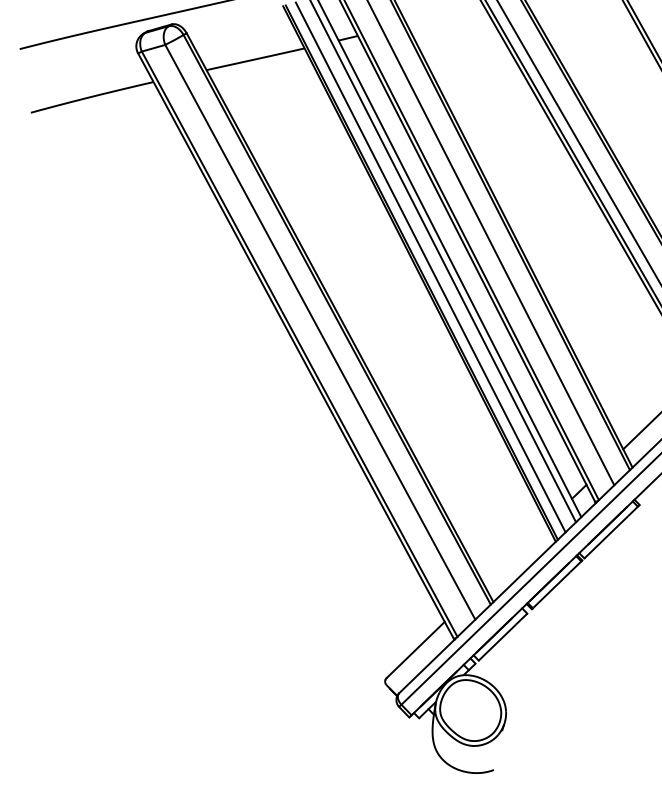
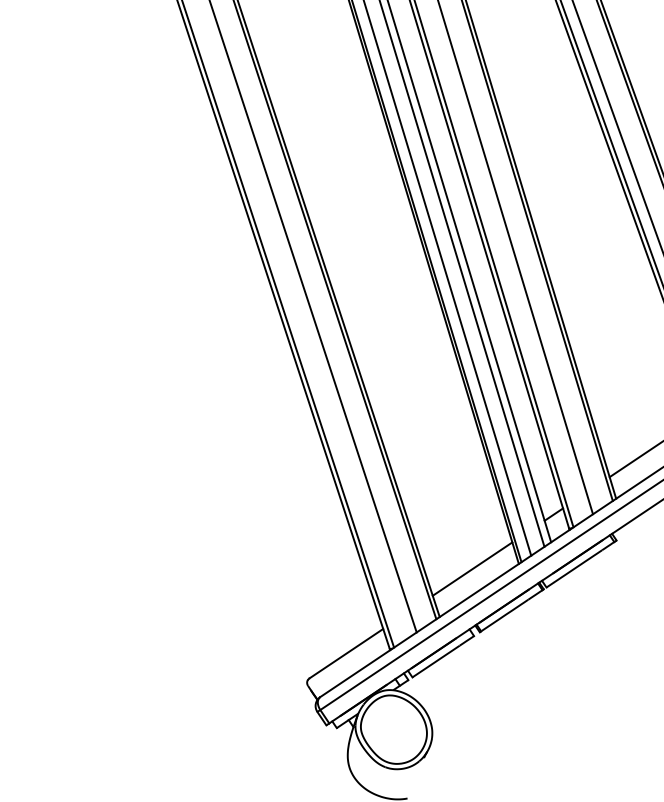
line: (514, 553) -> (471, 568), added

